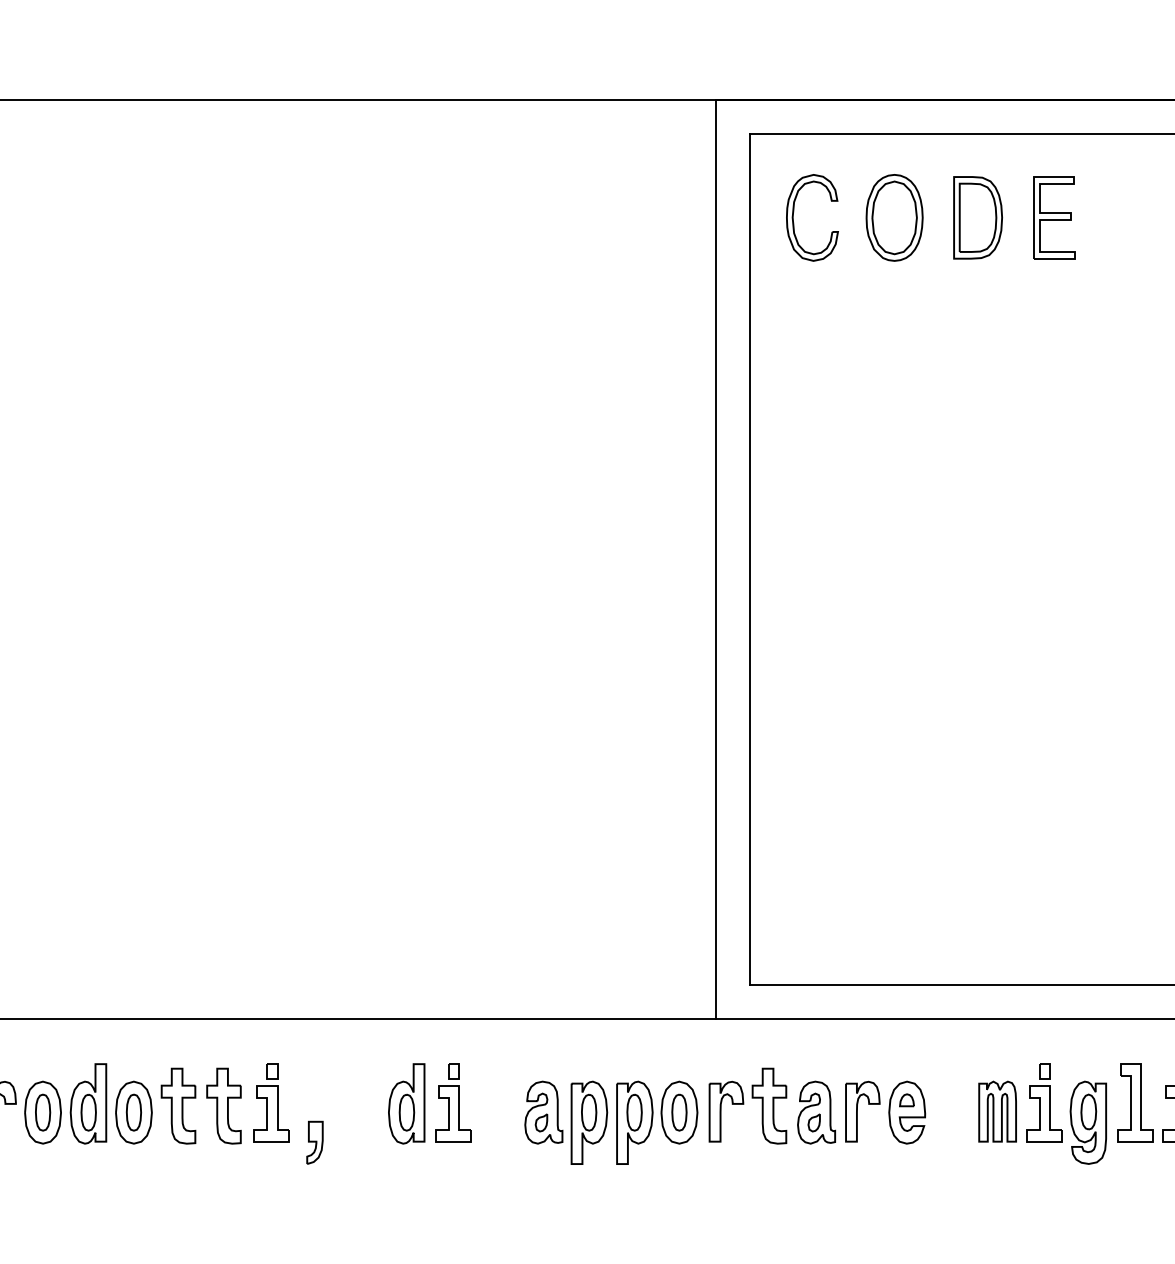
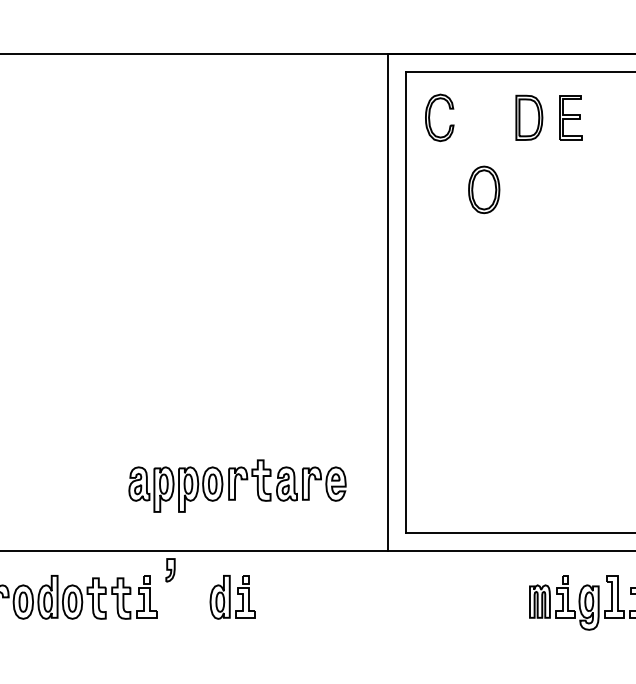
part: (895, 217) -> (484, 189), moved
part: (725, 1115) -> (237, 485), moved
part: (314, 1142) -> (170, 570), moved

